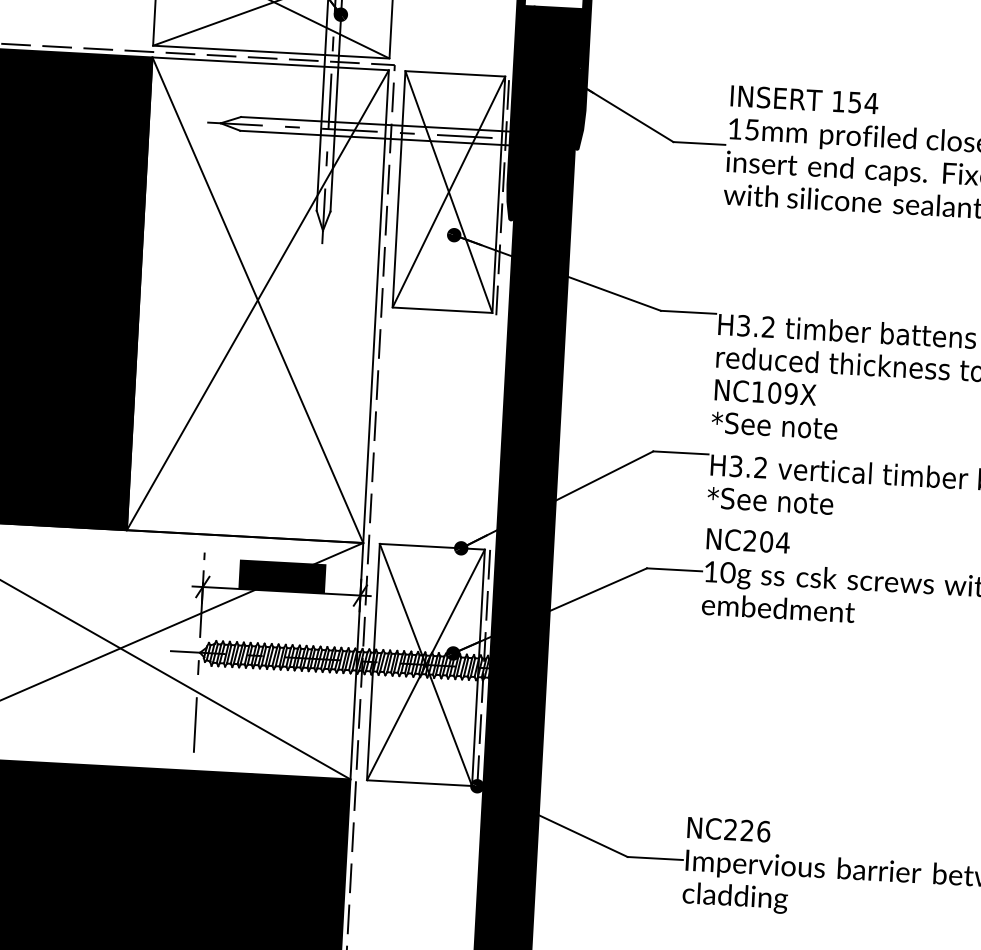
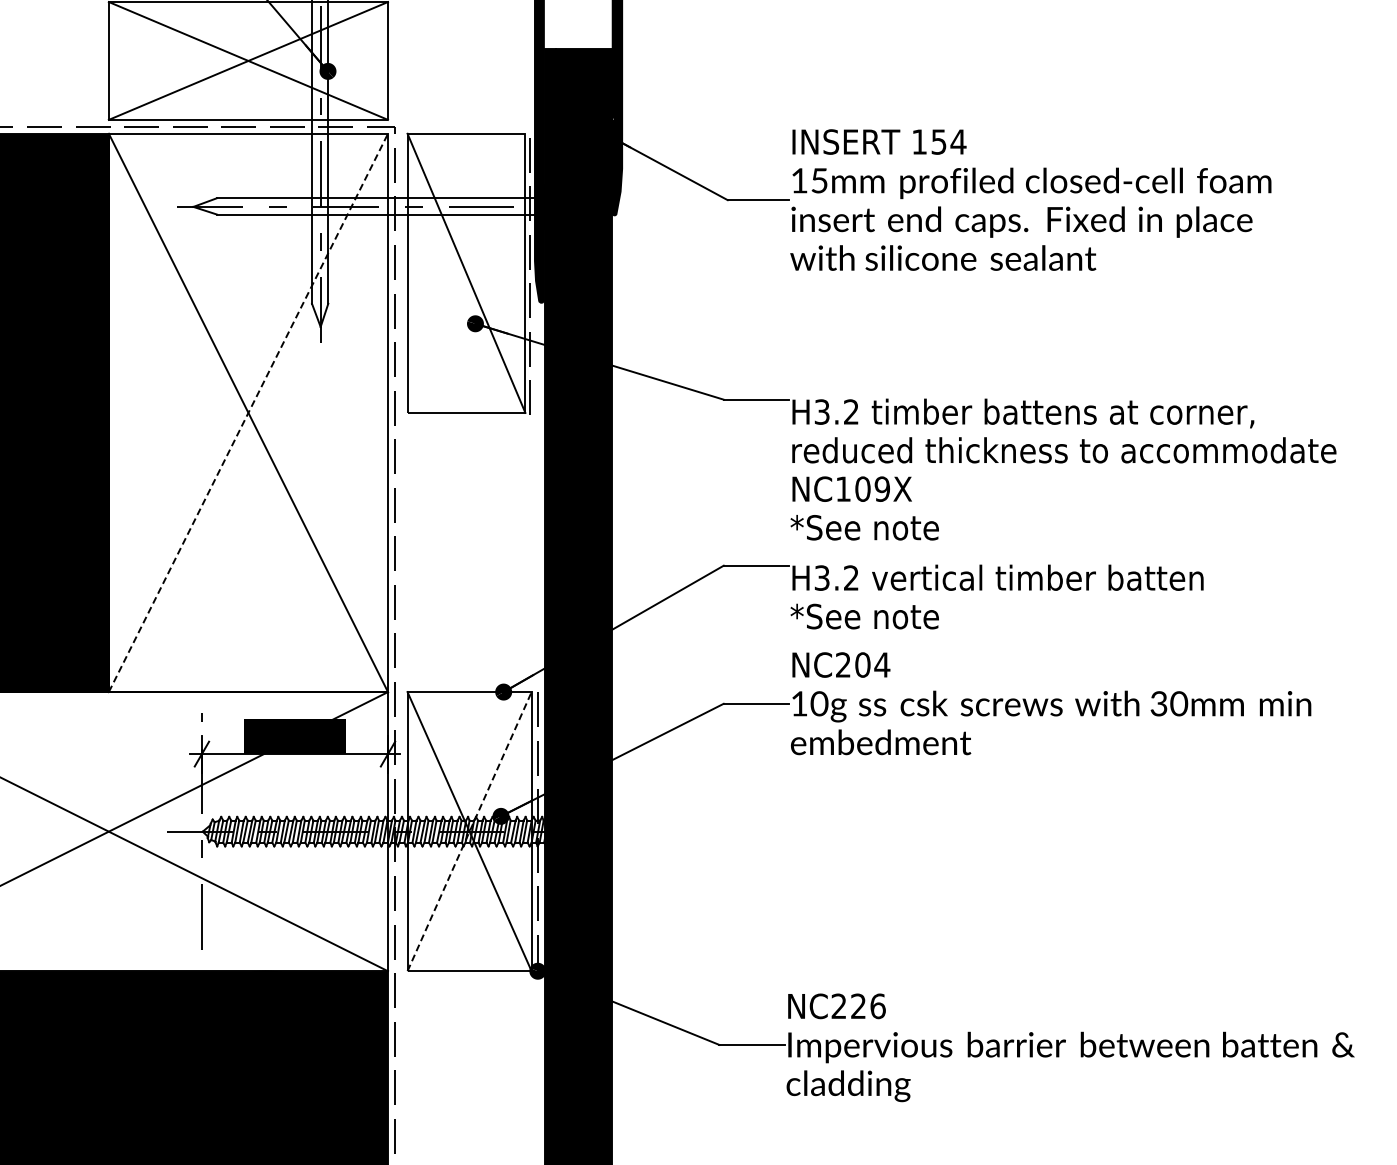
line: (448, 191) -> (466, 272), removed
line: (257, 299) -> (248, 412), solid -> dashed
line: (425, 664) -> (469, 831), solid -> dashed

